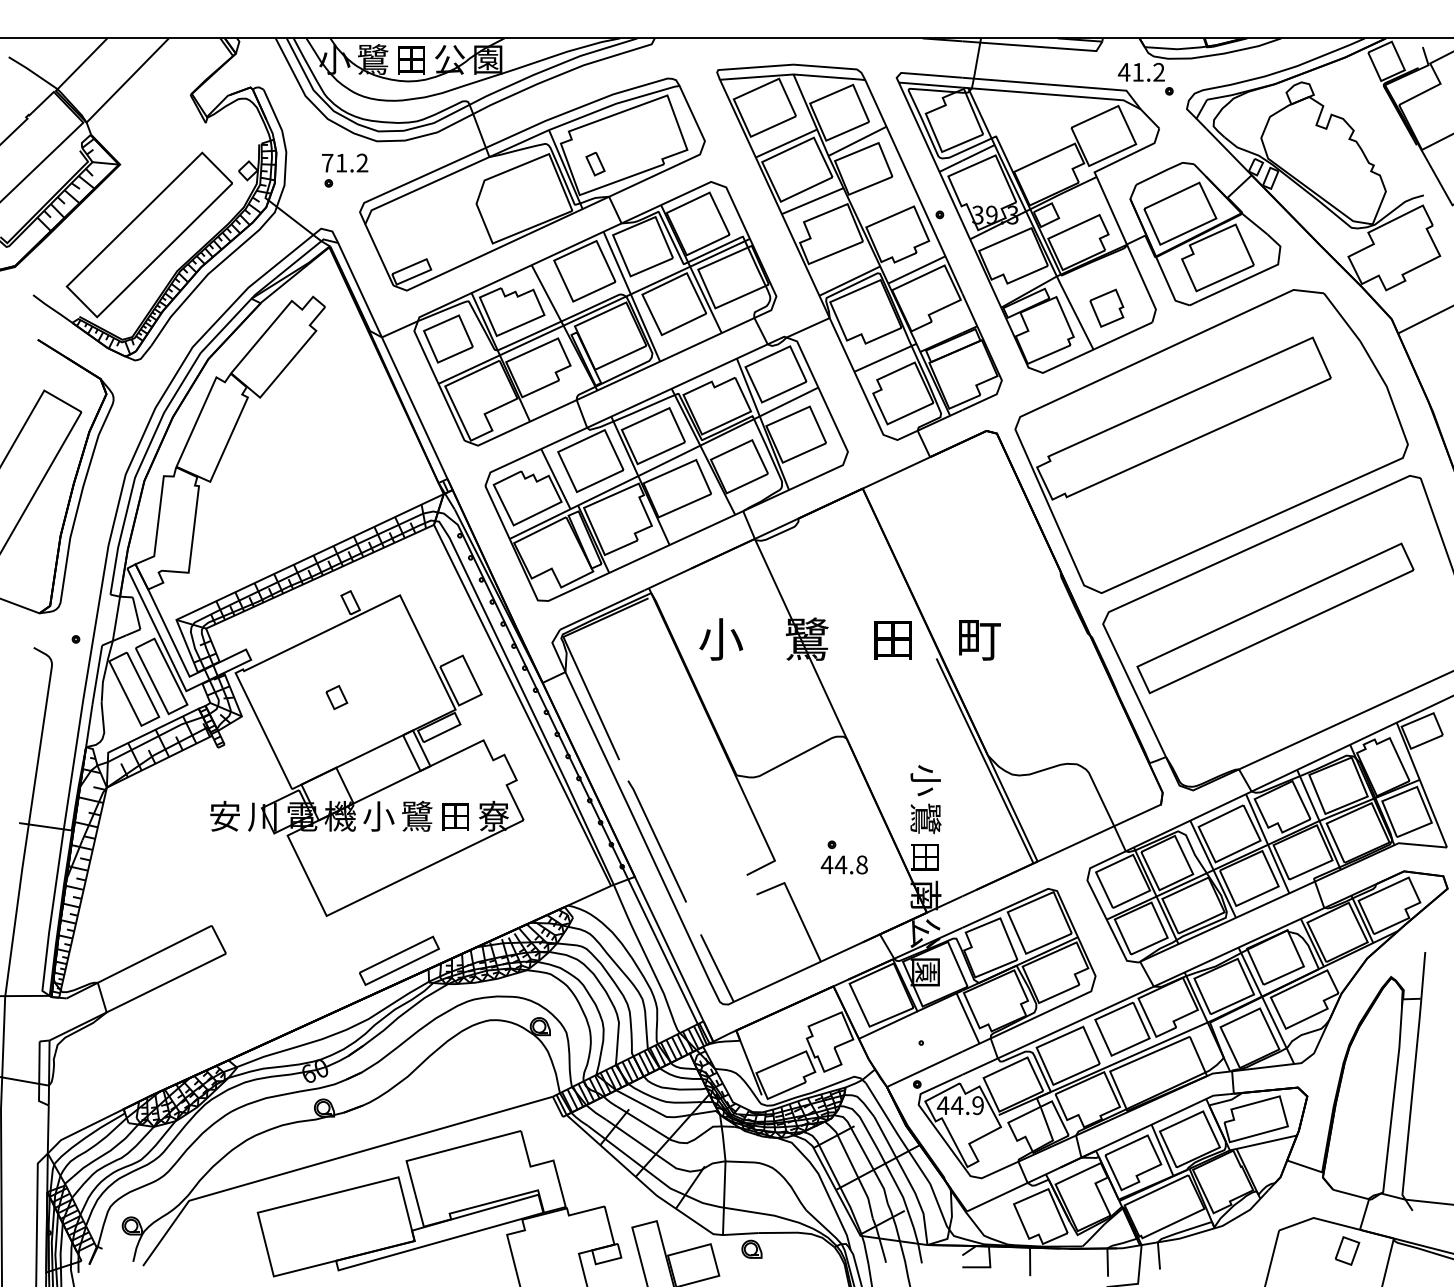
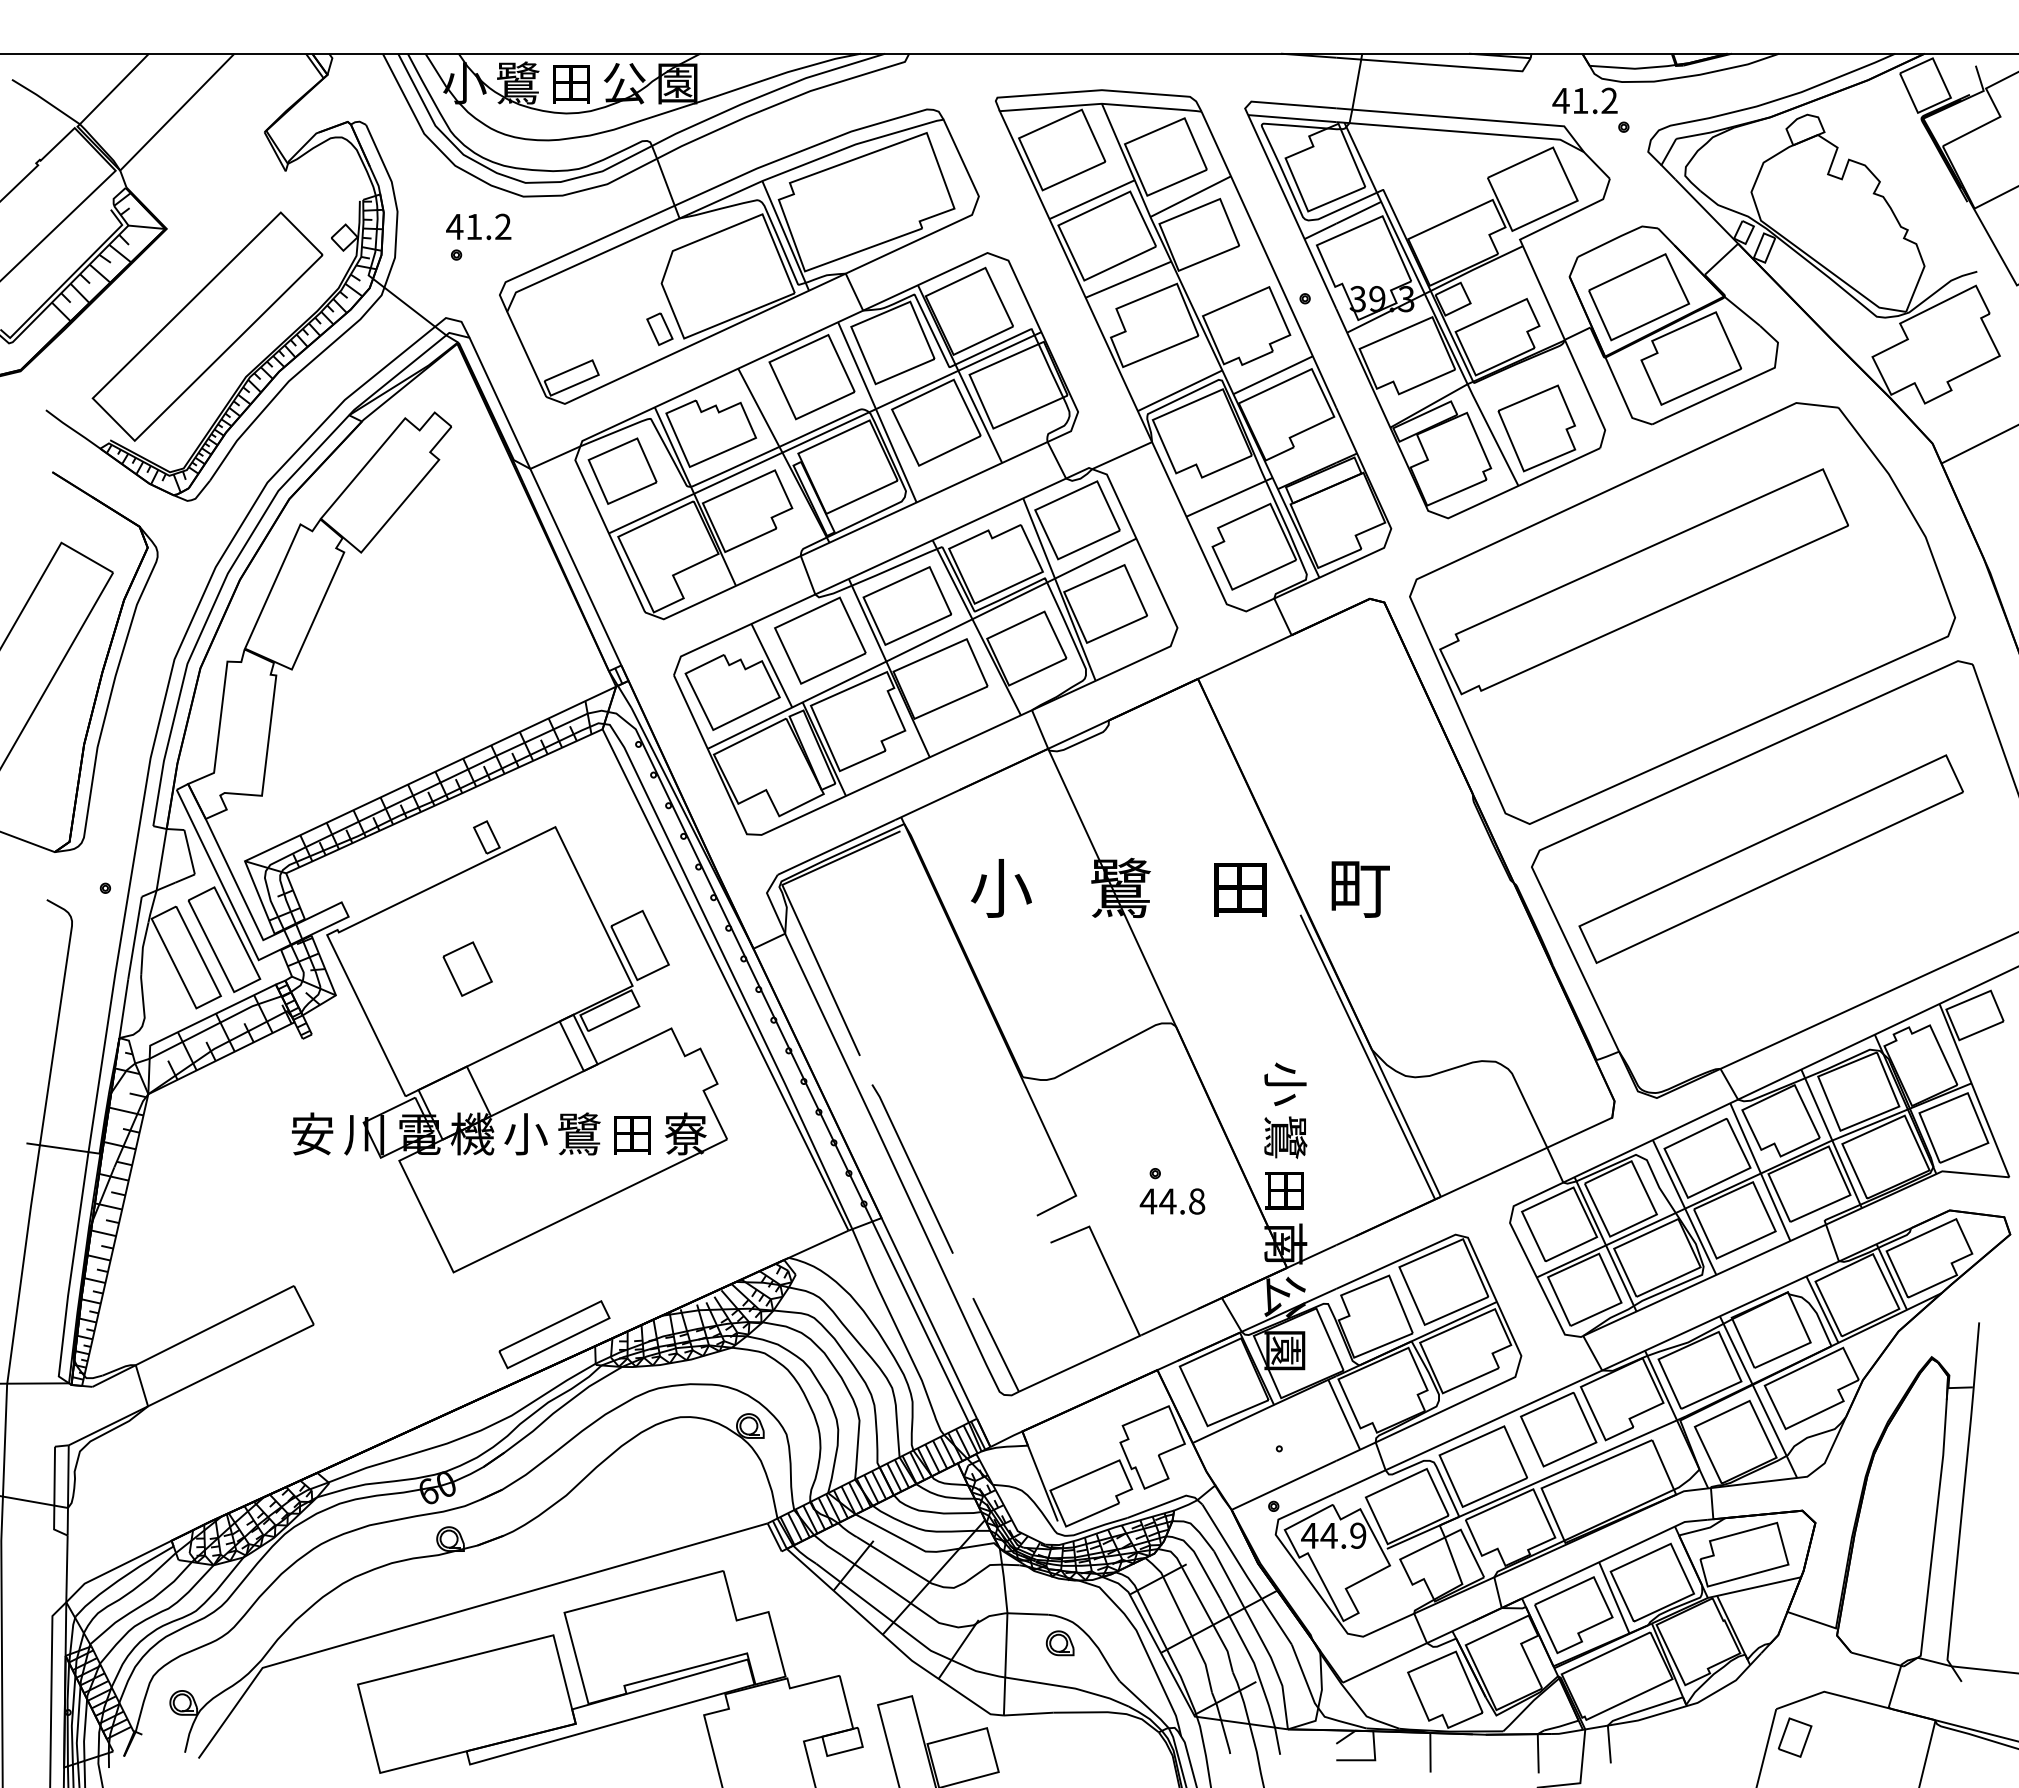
text: (327, 162) -> (454, 226), 71.2 -> 41.2
part: (595, 163) -> (659, 328), moved
part: (1106, 308) -> (1536, 428), size x1.67
part: (336, 697) -> (467, 968), size x1.67
part: (751, 1249) -> (1059, 1643), moved
part: (1347, 1250) -> (1794, 1737), moved

